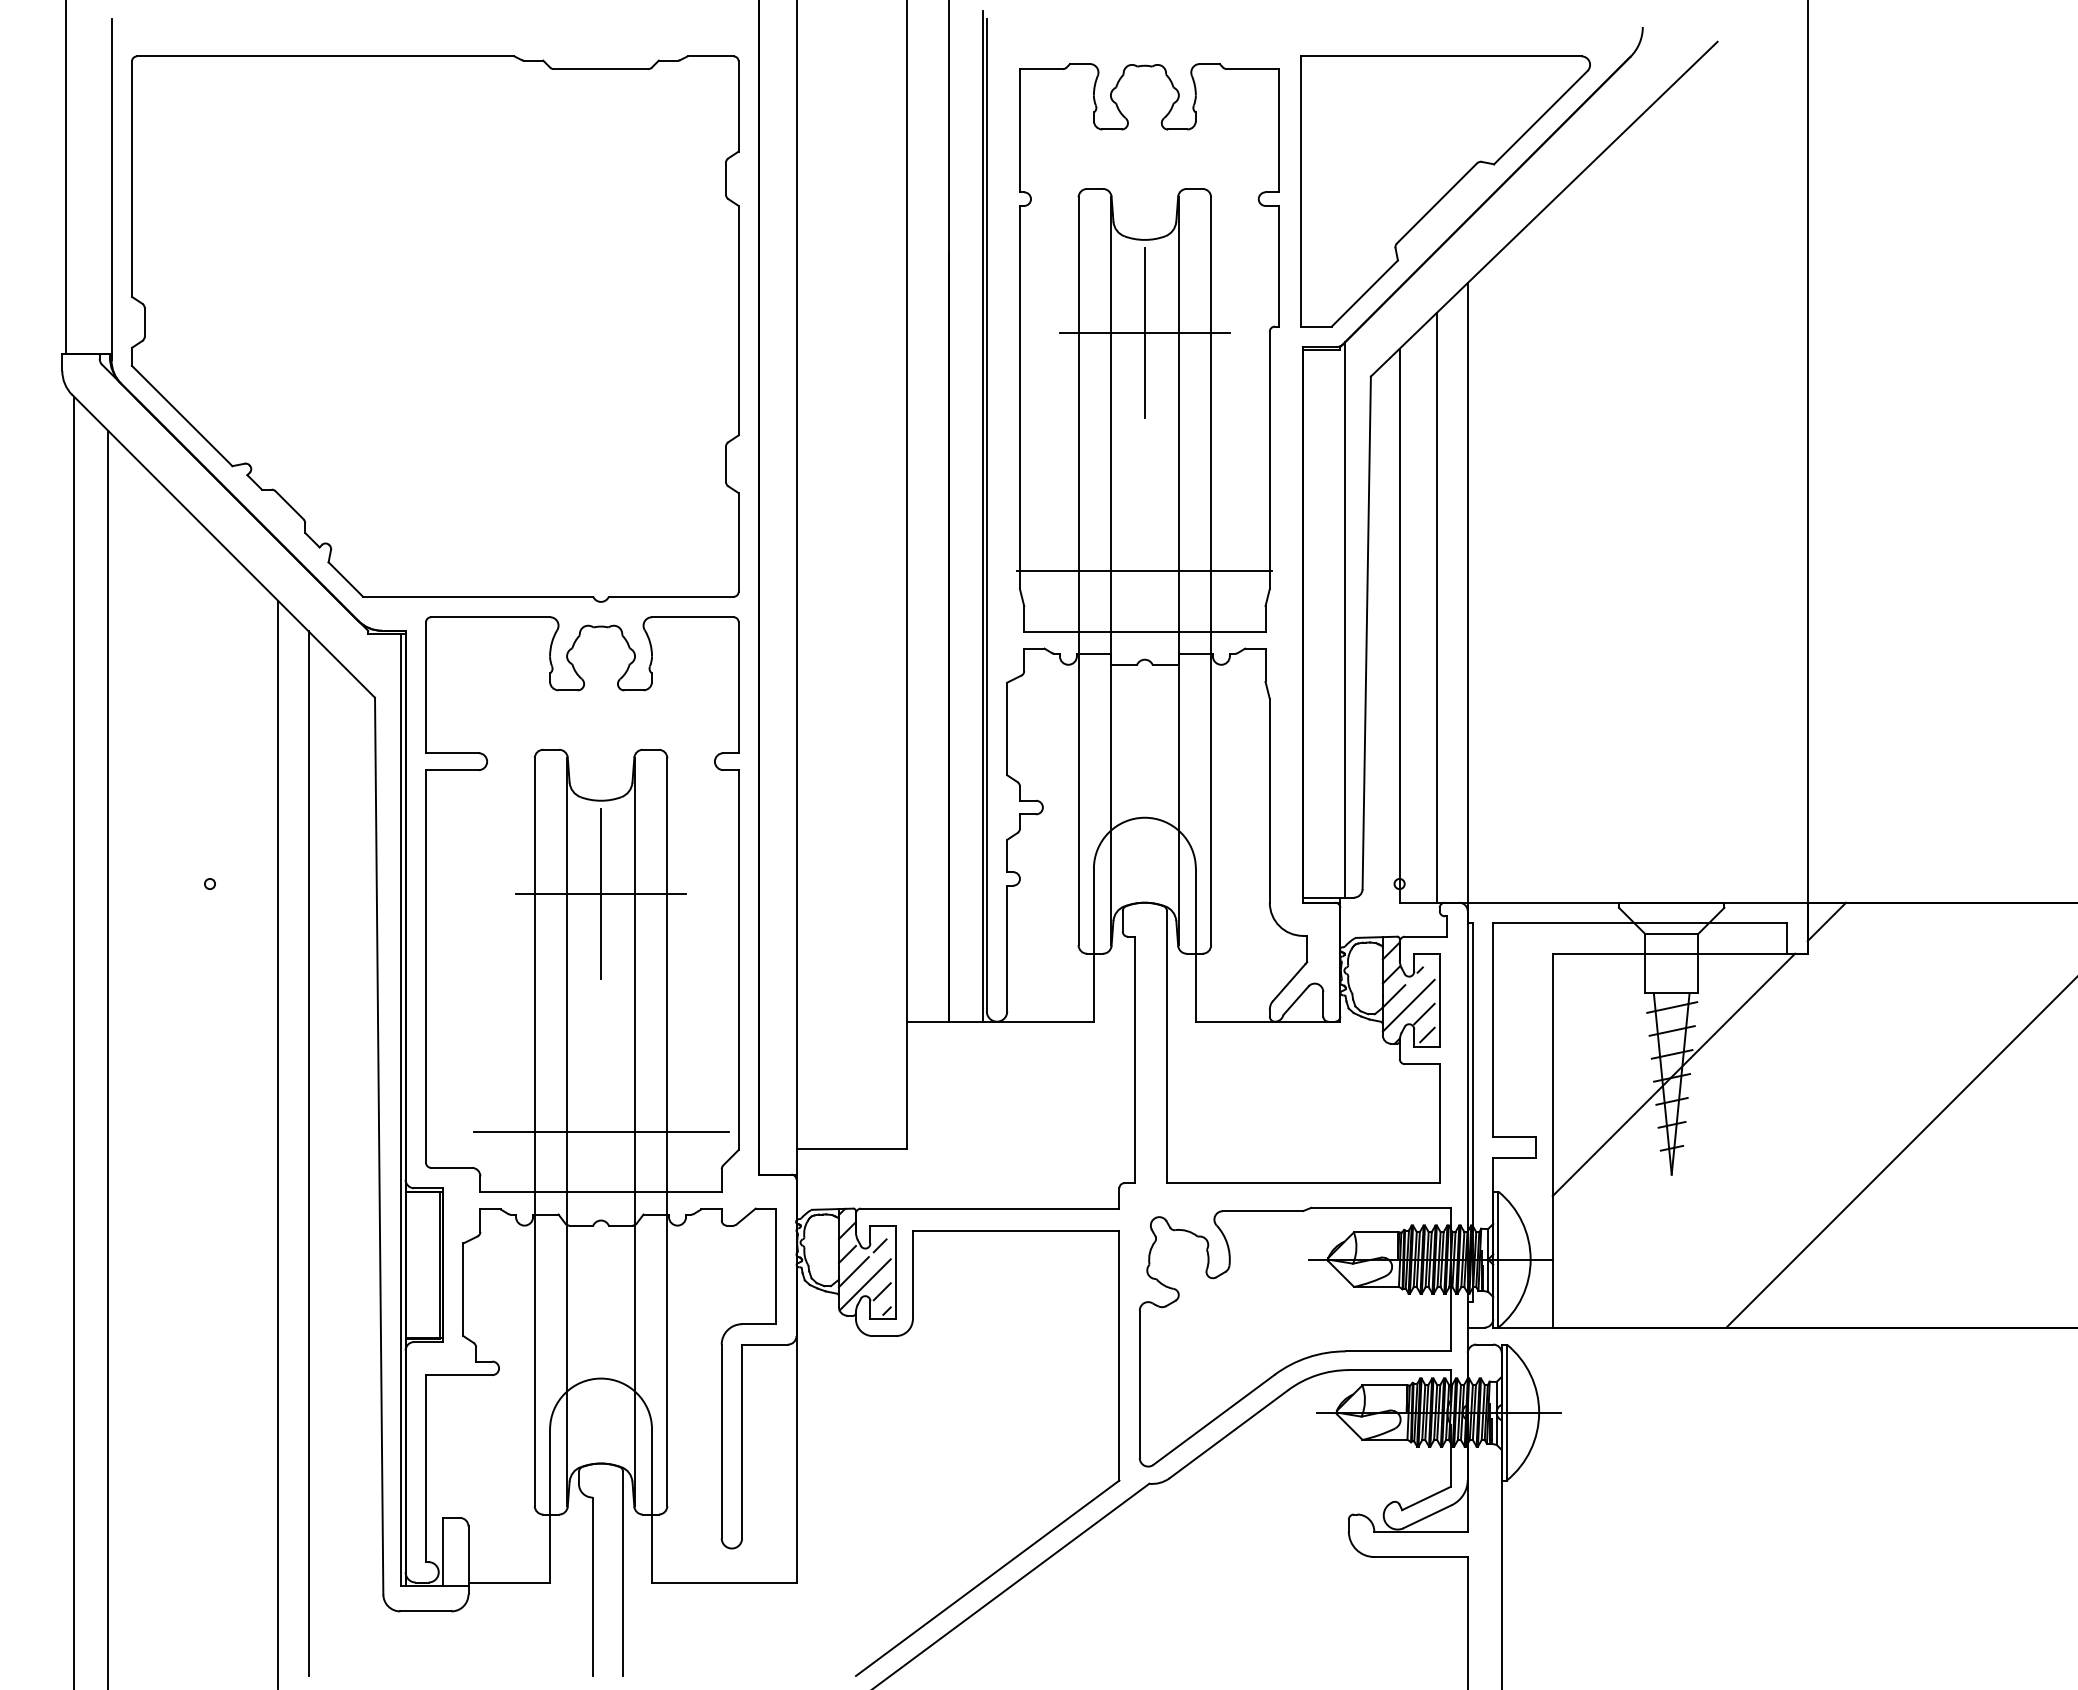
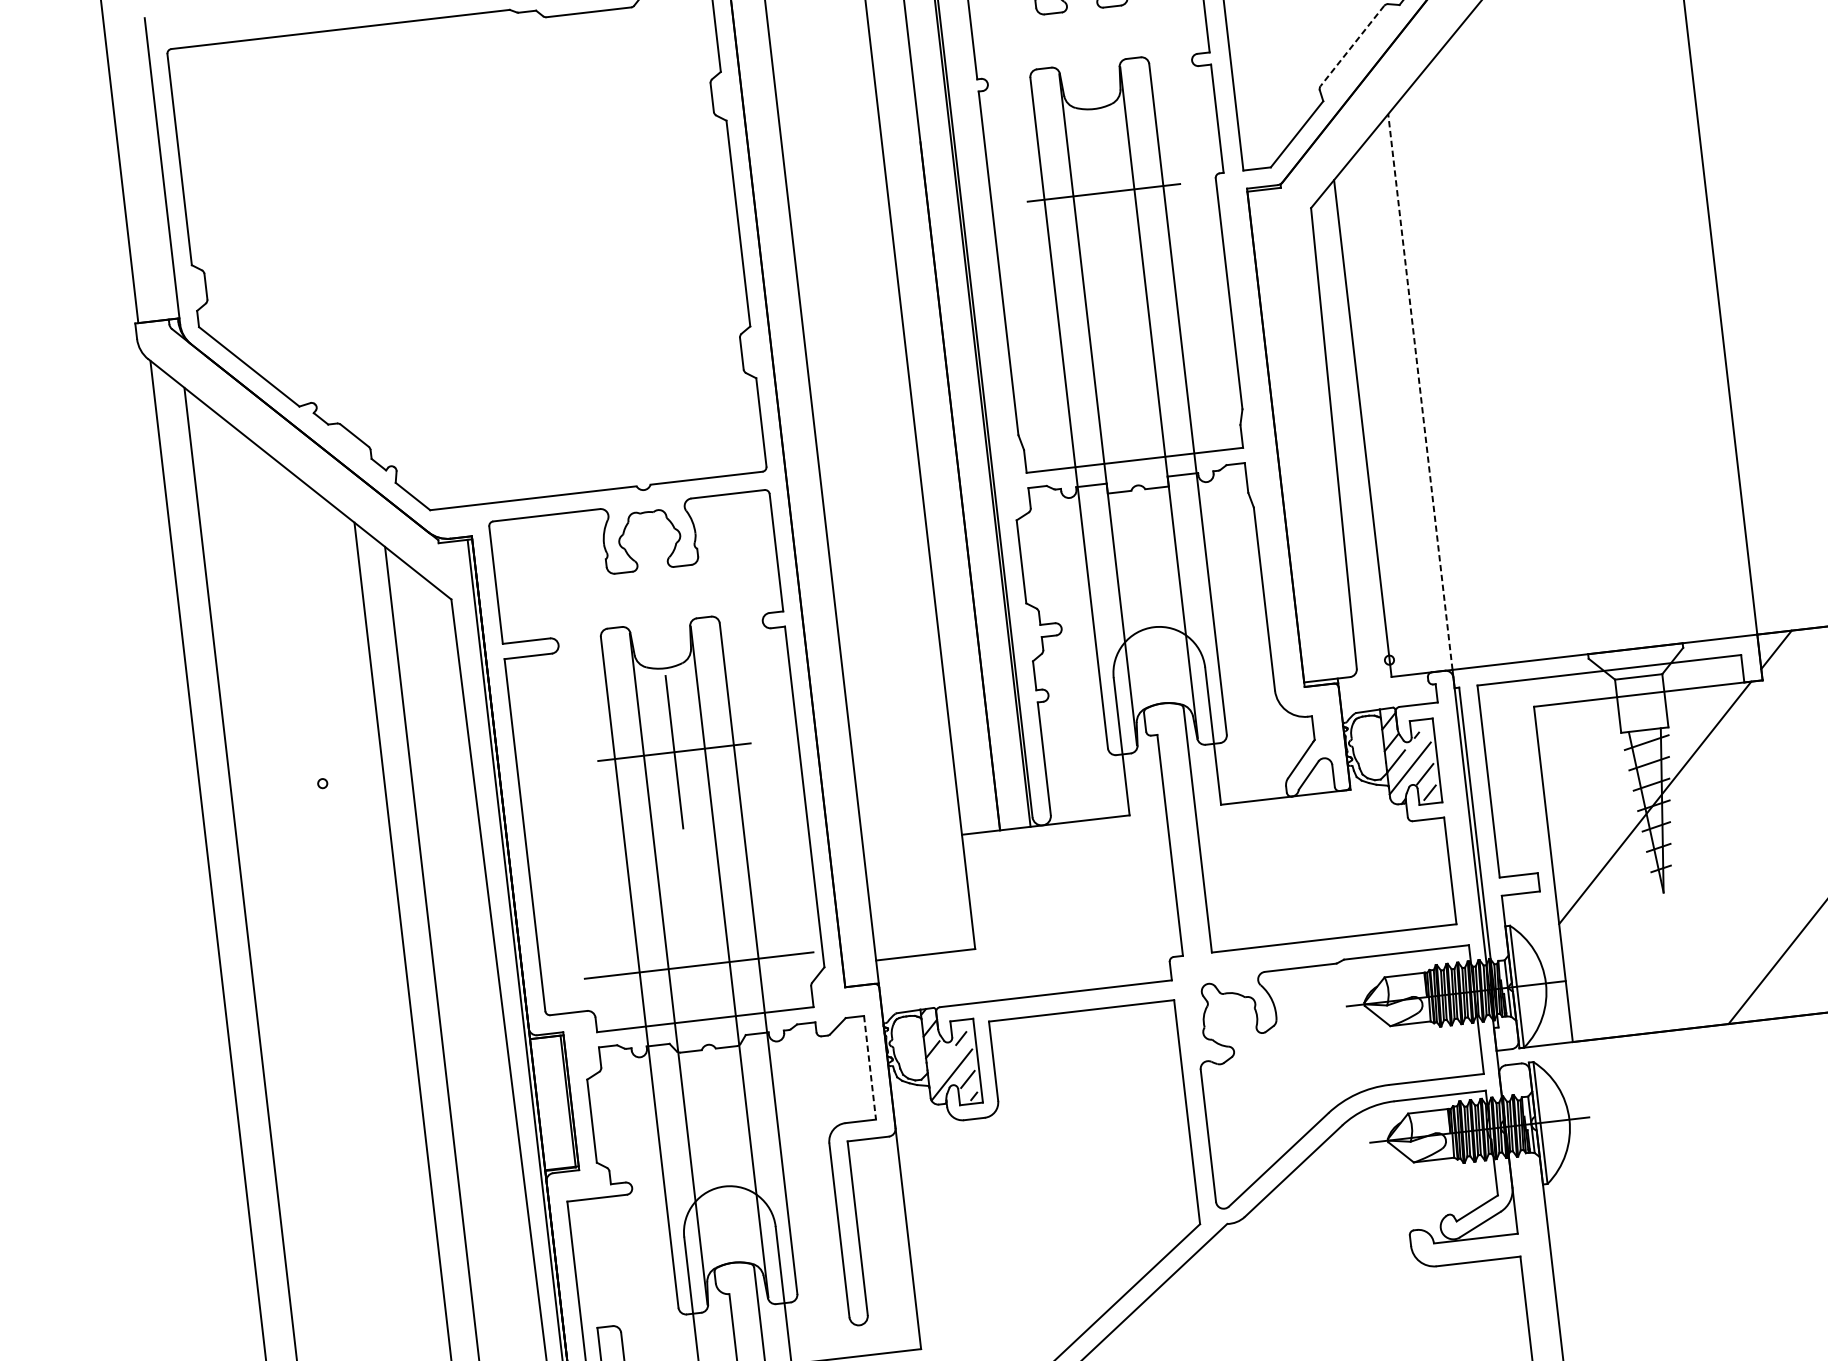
line: (1437, 203) -> (1352, 46), solid -> dashed
line: (1144, 333) -> (1103, 192), removed
line: (1144, 571) -> (1128, 406), removed
line: (1467, 592) -> (1420, 391), solid -> dashed
line: (1437, 607) -> (1394, 408), removed
line: (1345, 619) -> (1313, 428), removed
line: (776, 1266) -> (870, 1067), solid -> dashed
line: (853, 1272) -> (940, 1065), removed

